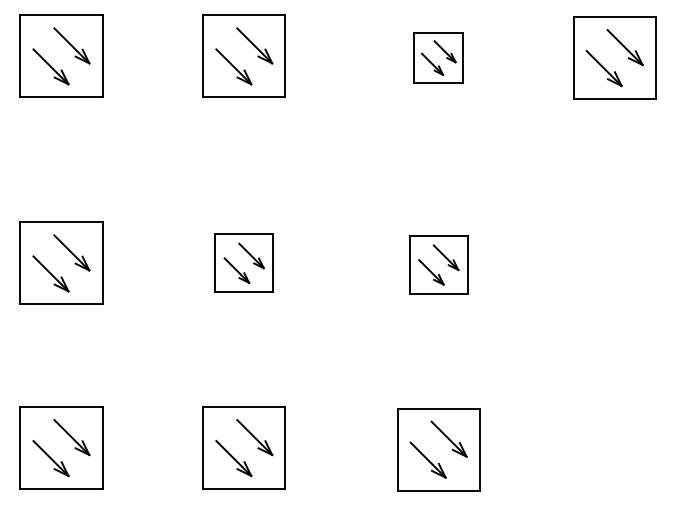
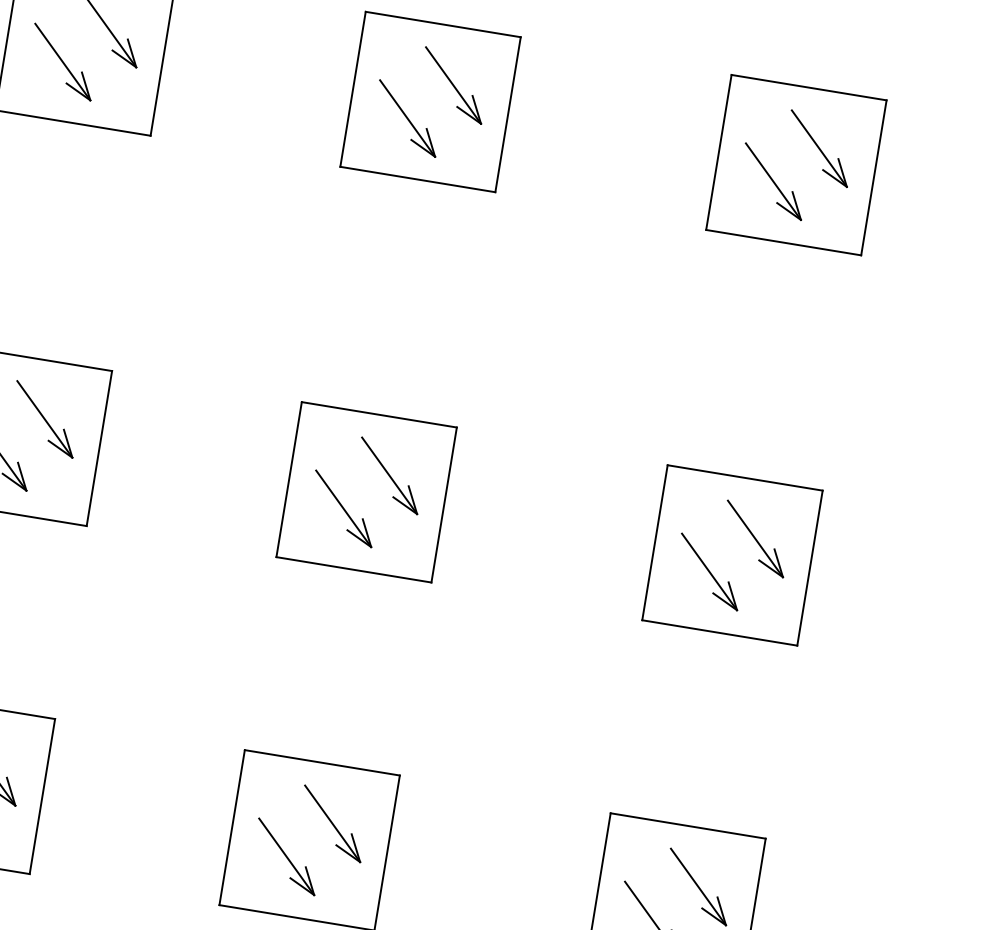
part: (438, 57) -> (796, 164), size x1.67
part: (243, 262) -> (365, 490), size x1.43
part: (438, 264) -> (732, 554), size x1.43

